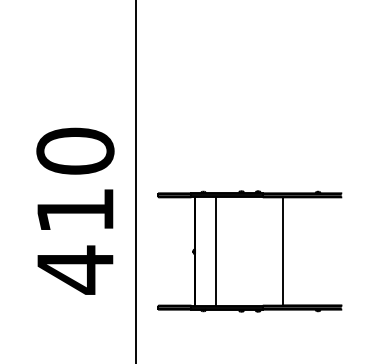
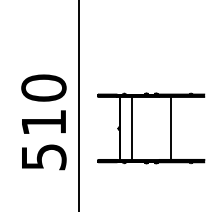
part: (250, 251) -> (151, 128), moved
text: (76, 268) -> (44, 156), 410 -> 510

